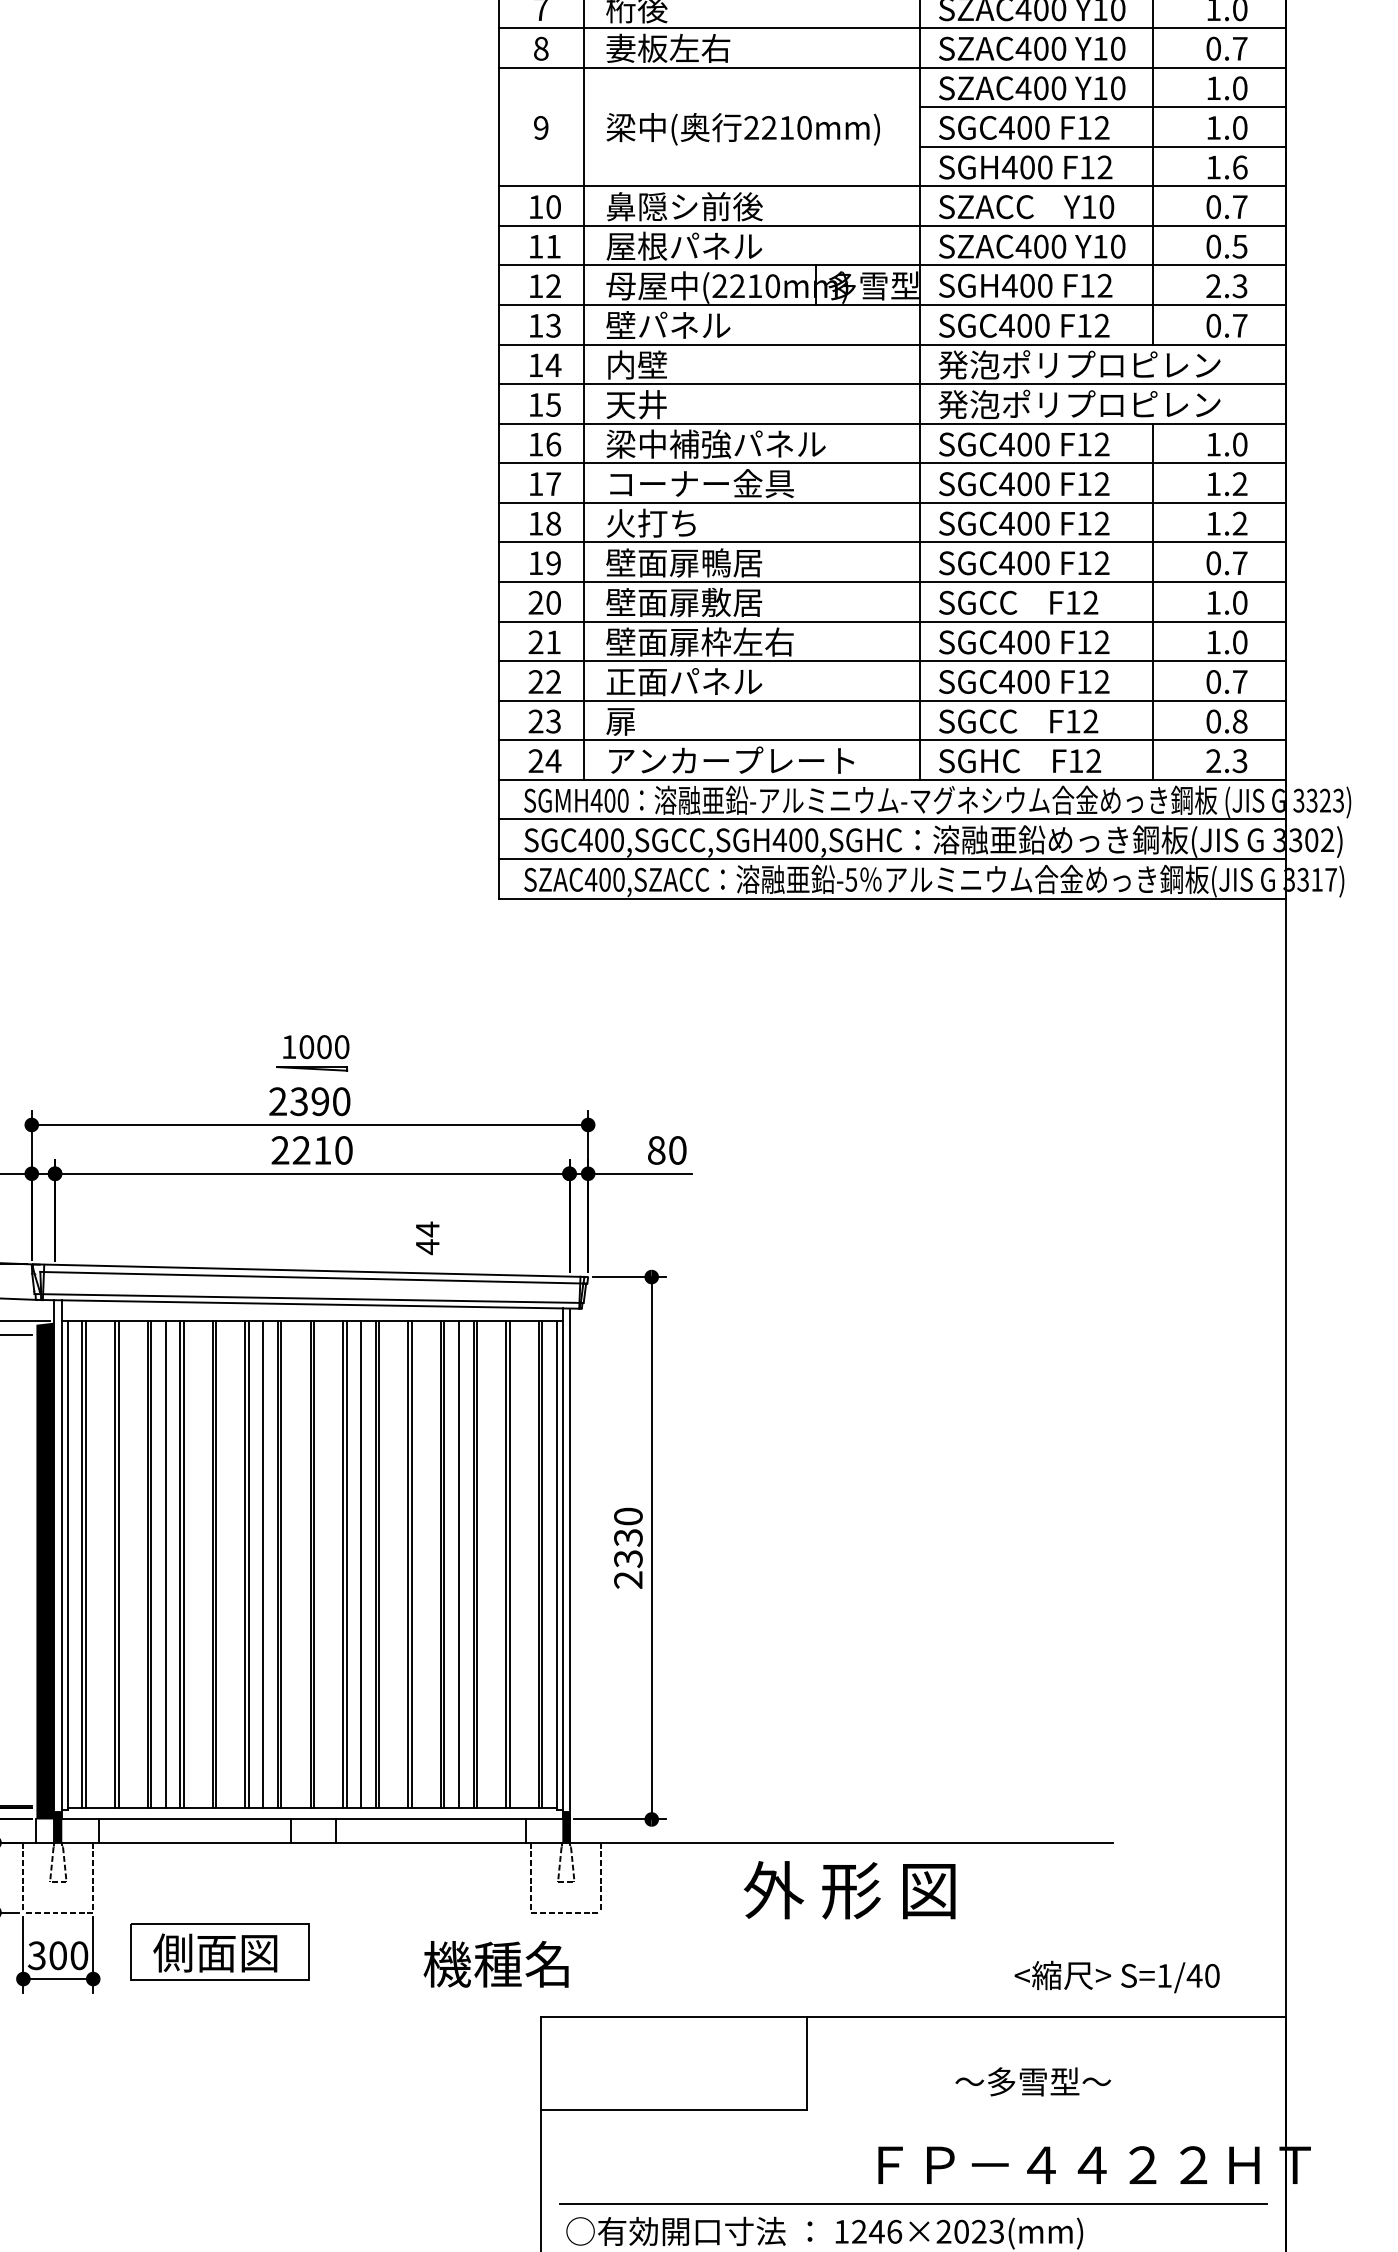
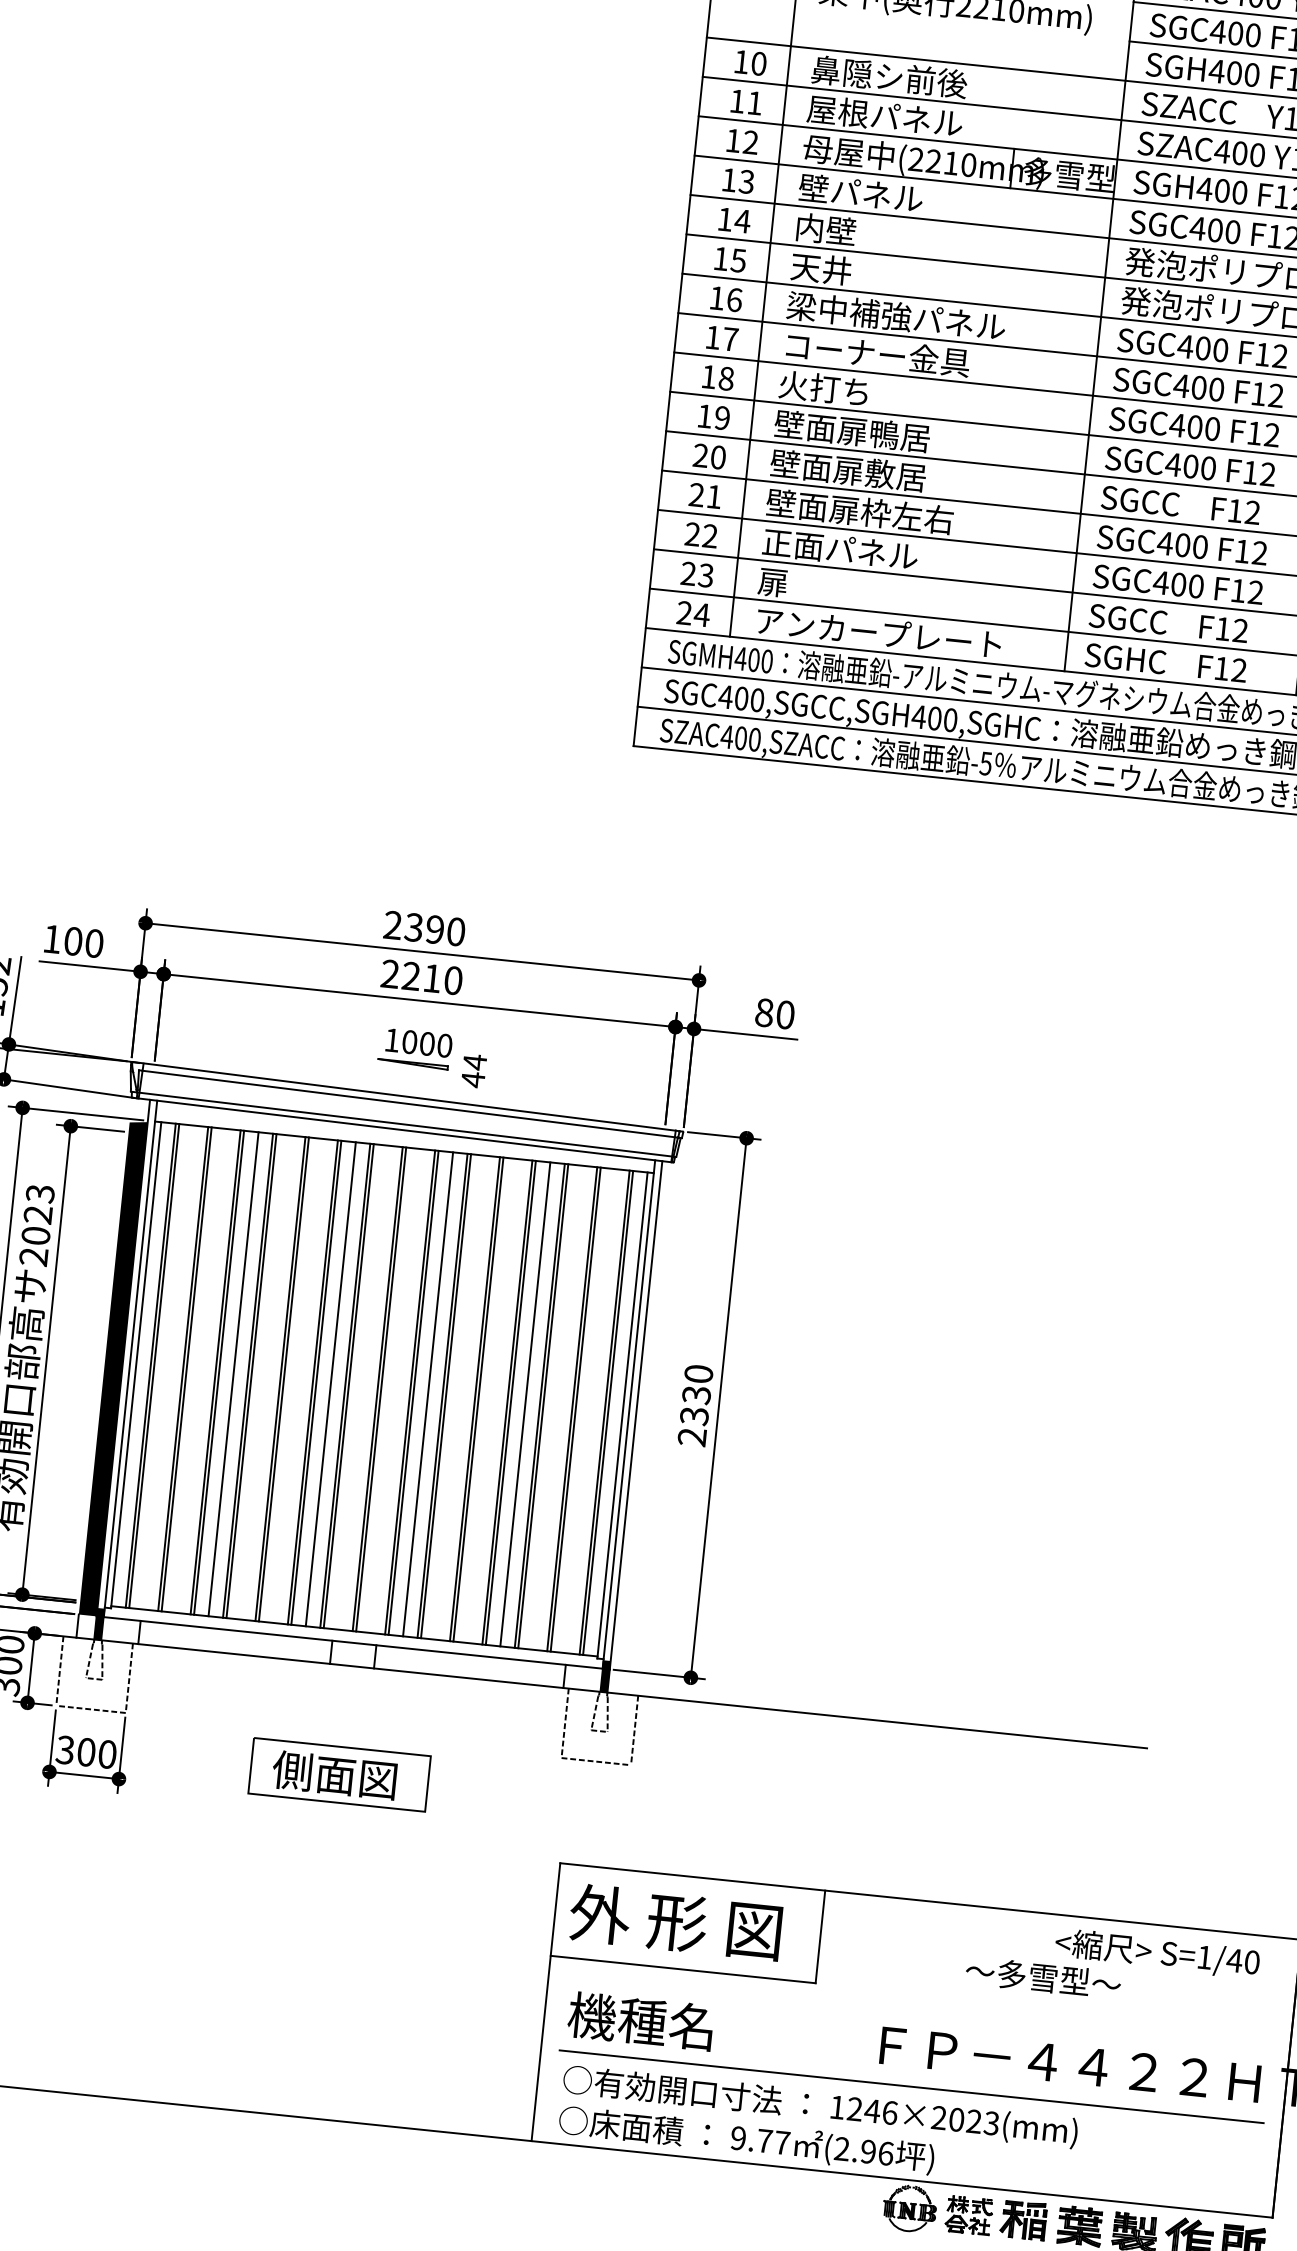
part: (312, 1053) -> (414, 1049), moved
text: (427, 1238) -> (473, 1071), moved
text: (849, 1890) -> (675, 1922), moved
part: (219, 1951) -> (338, 1774), moved
text: (495, 1964) -> (640, 2021), moved
text: (1116, 1976) -> (1156, 1953), moved

